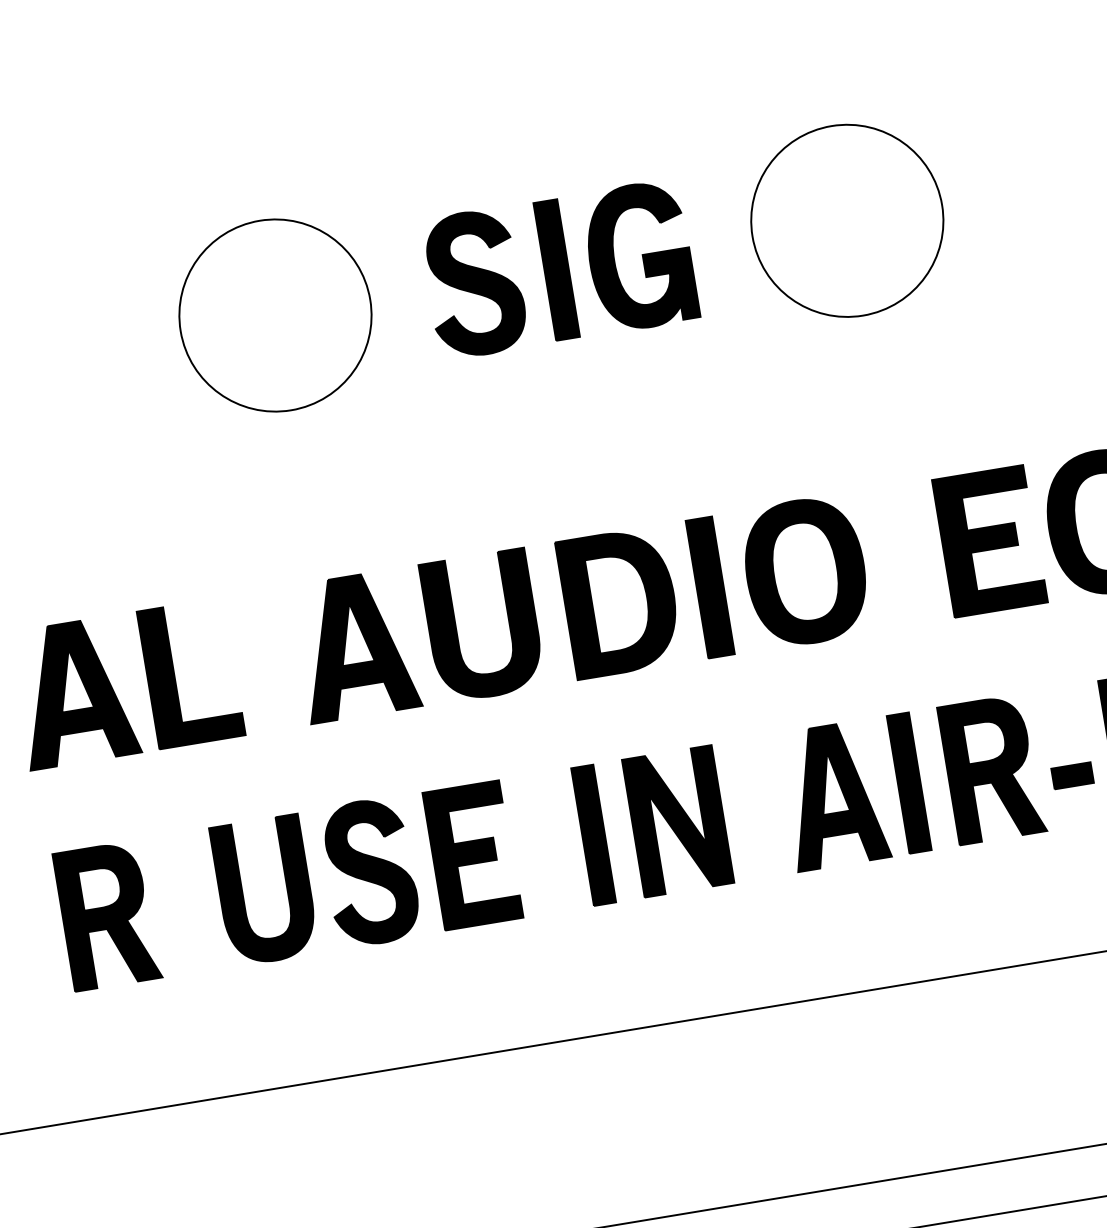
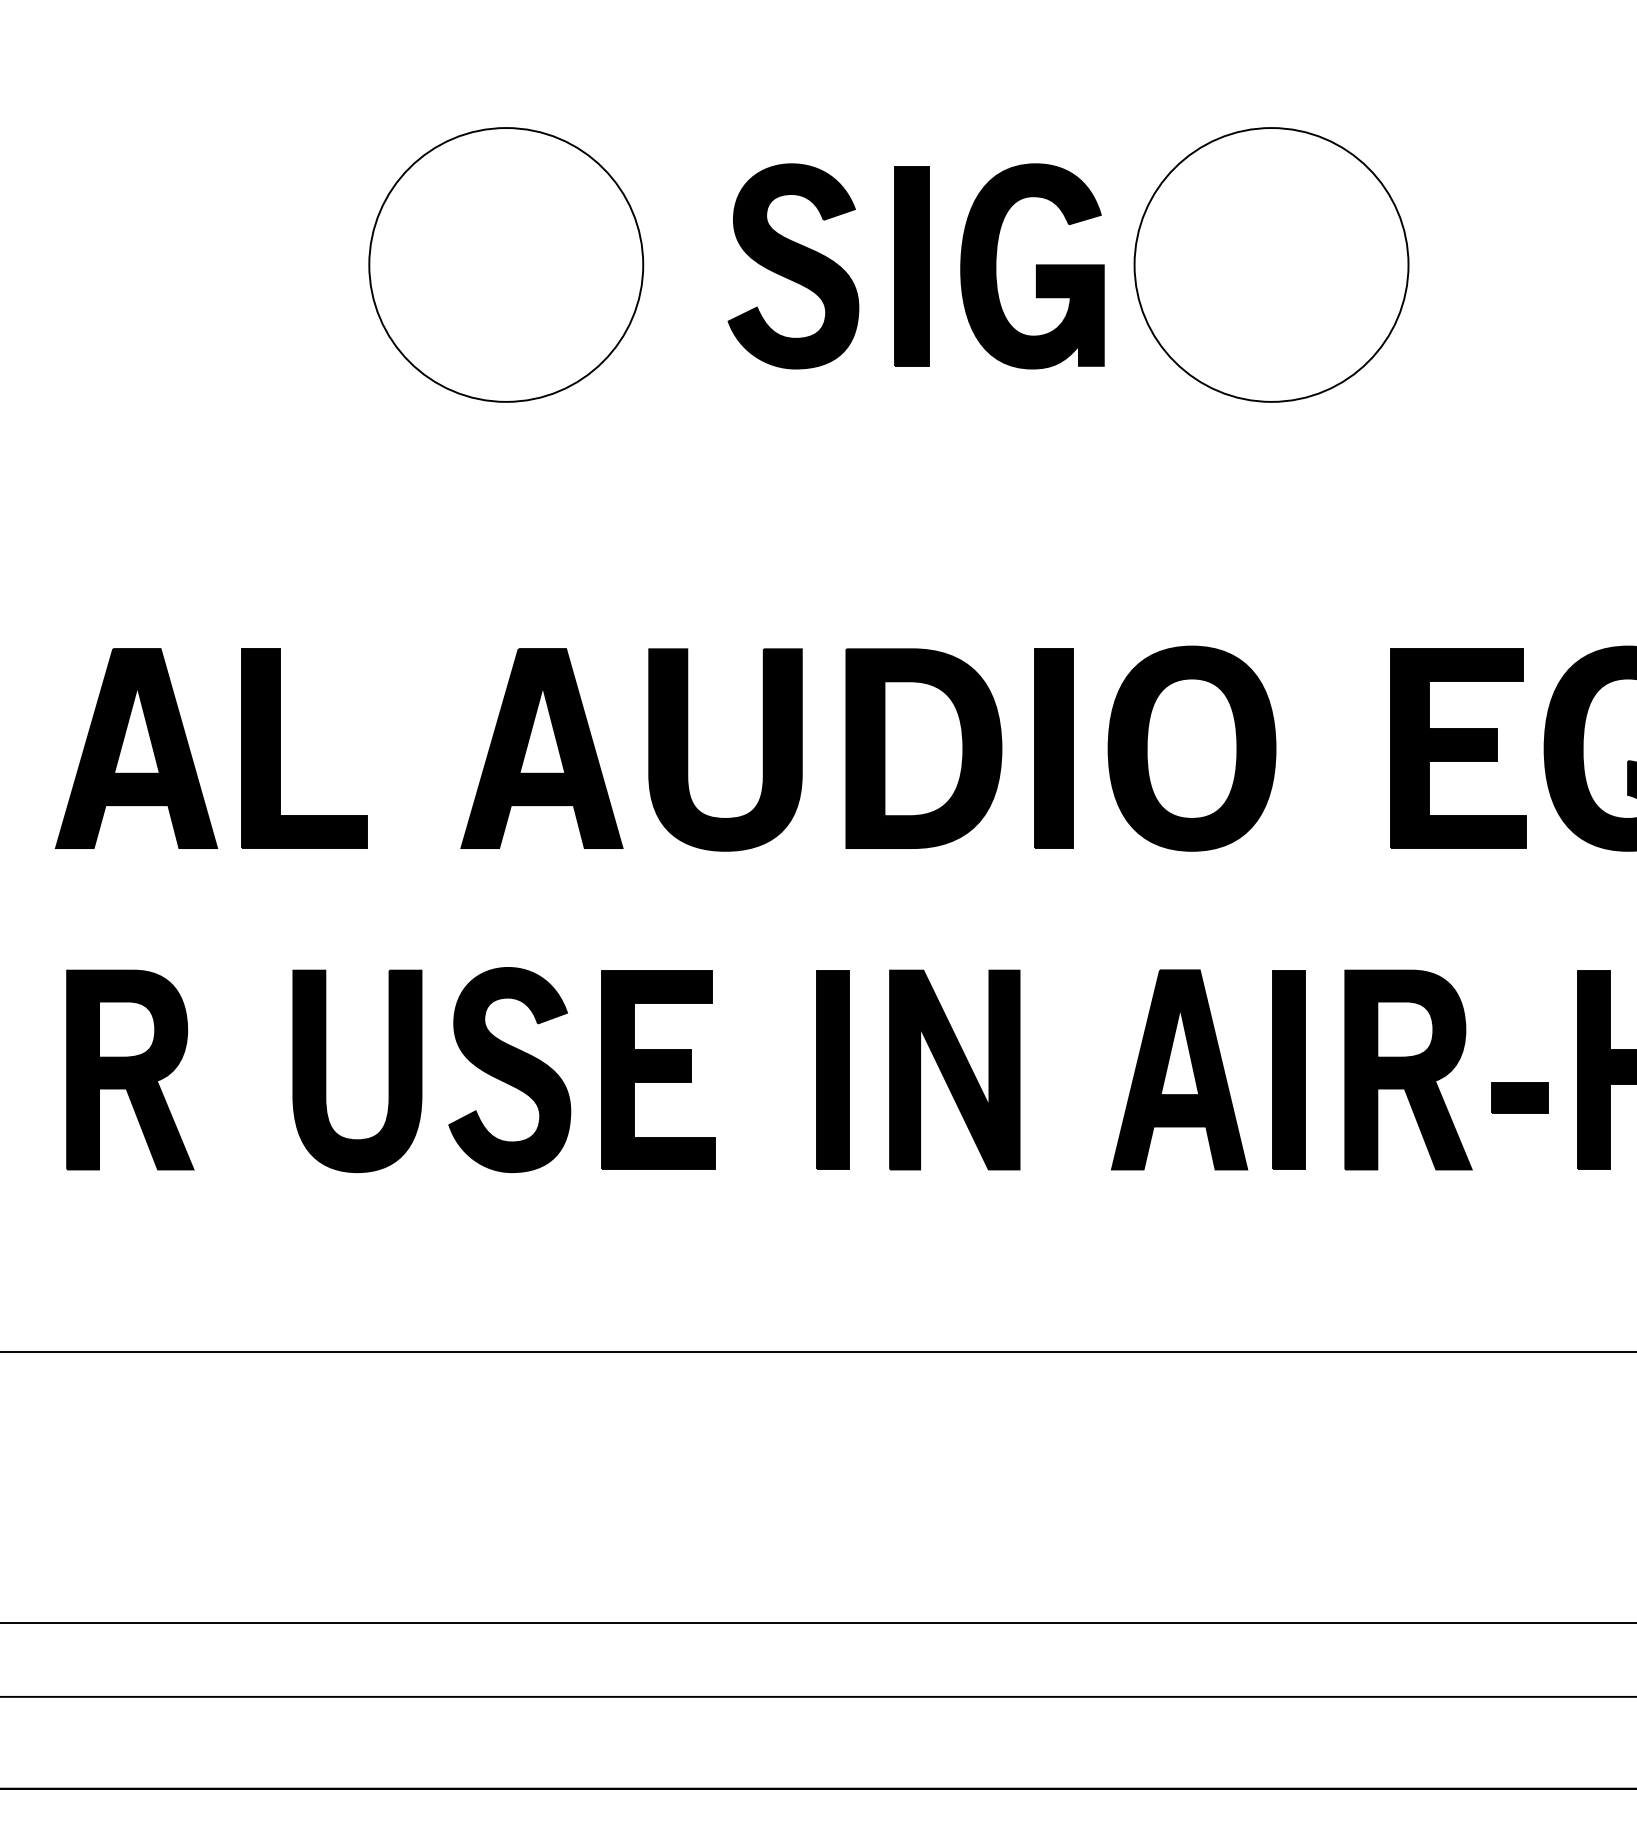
part: (847, 220) -> (1271, 264), moved

